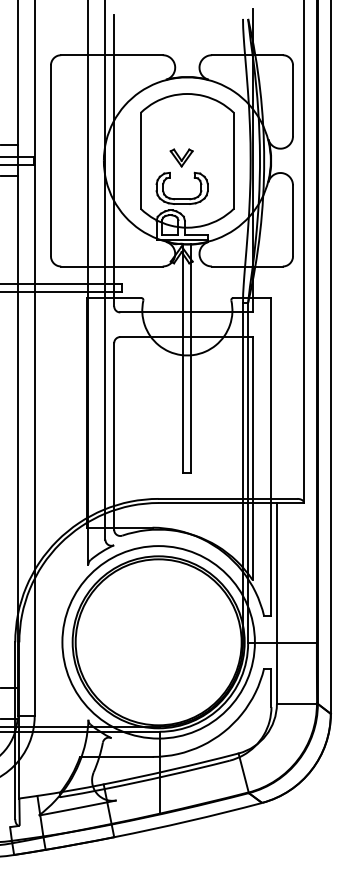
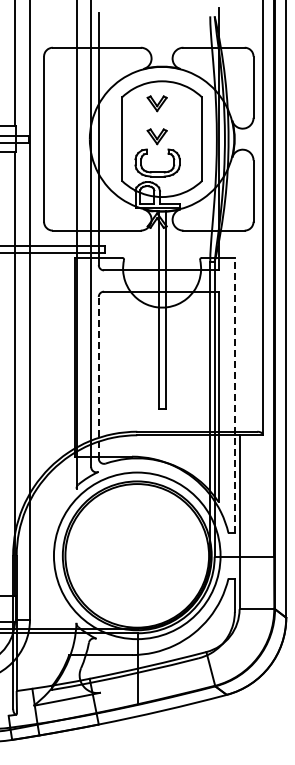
part: (180, 119) -> (156, 103), added
line: (113, 436) -> (98, 377), solid -> dashed
line: (271, 457) -> (234, 395), solid -> dashed

